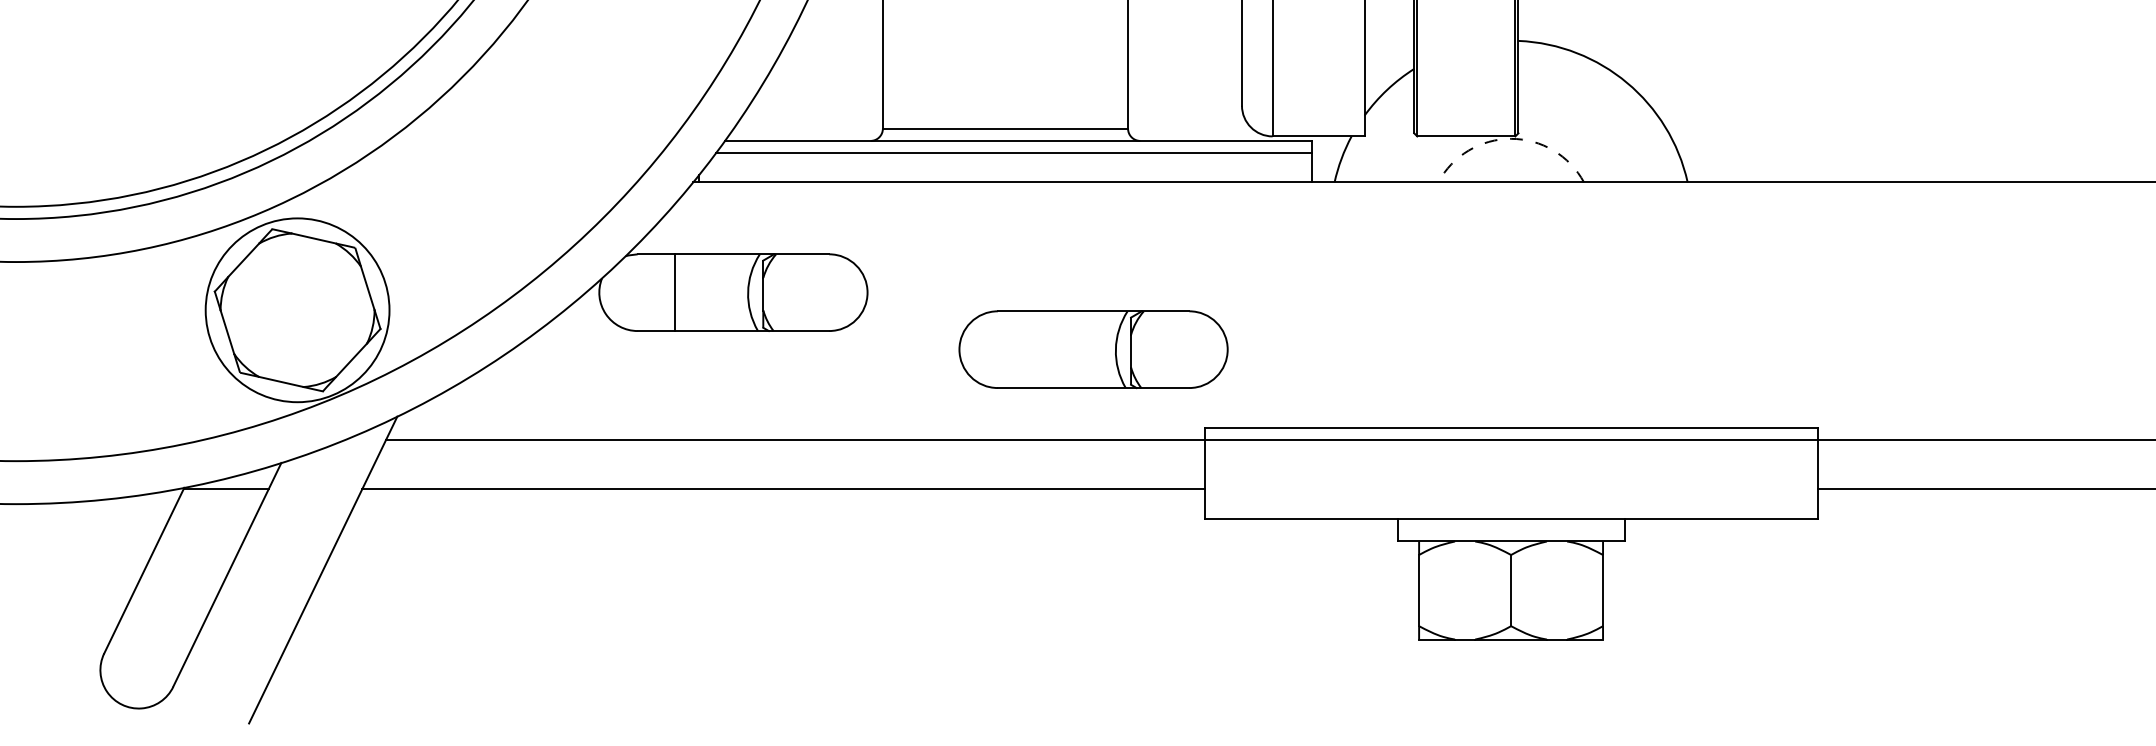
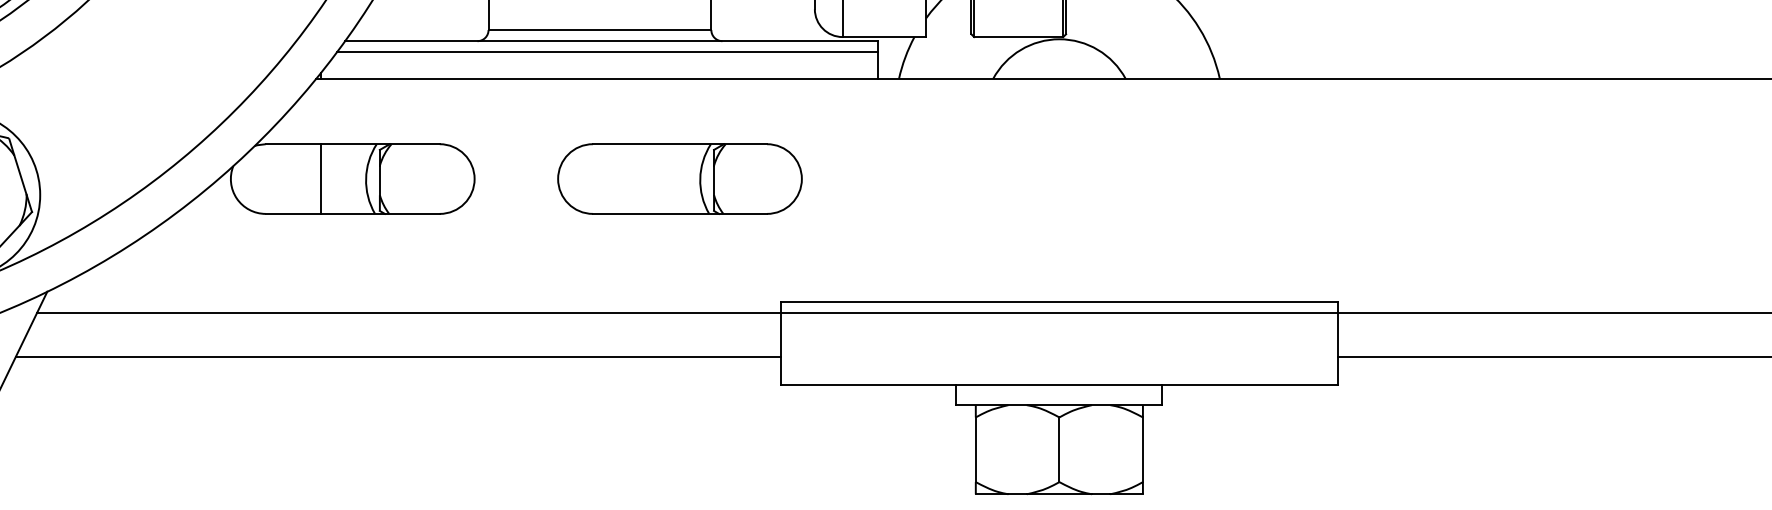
arc: (1511, 138) -> (1059, 38), dashed -> solid
line: (674, 292) -> (320, 178), moved
part: (1093, 349) -> (679, 178), moved

